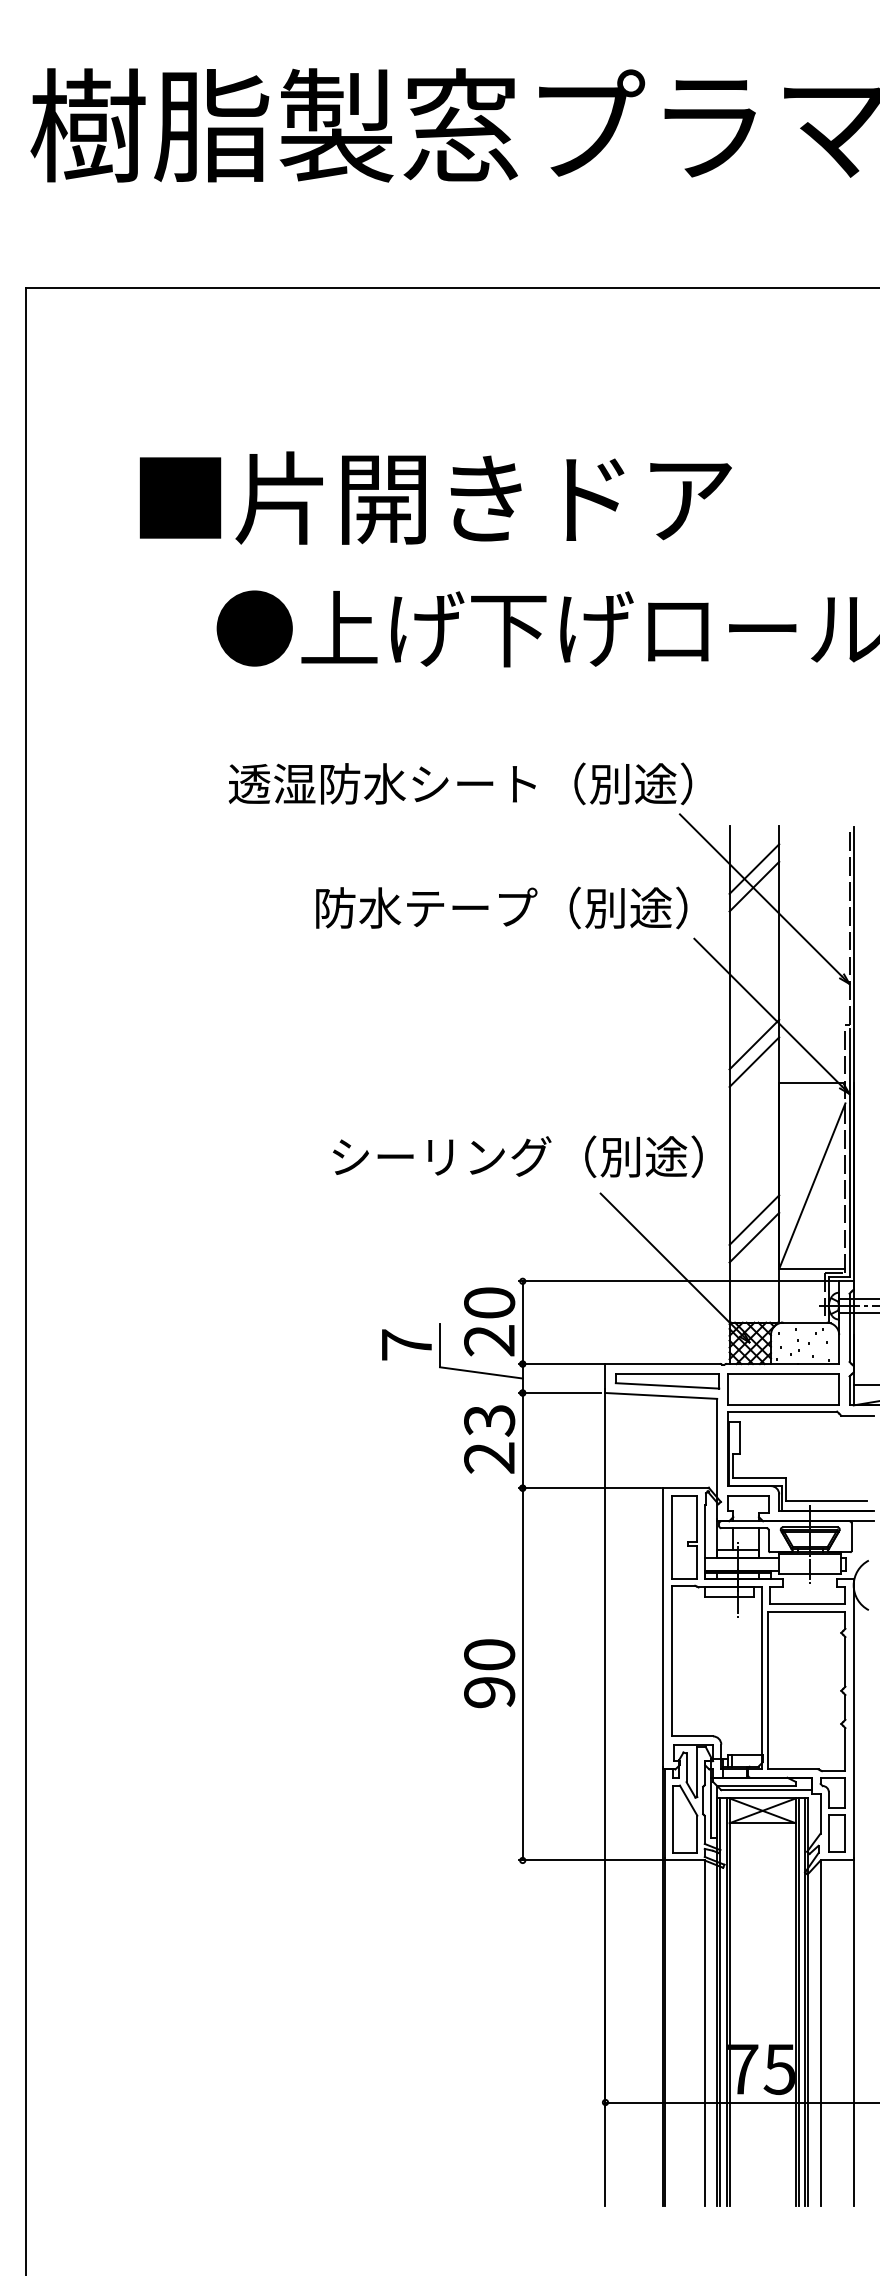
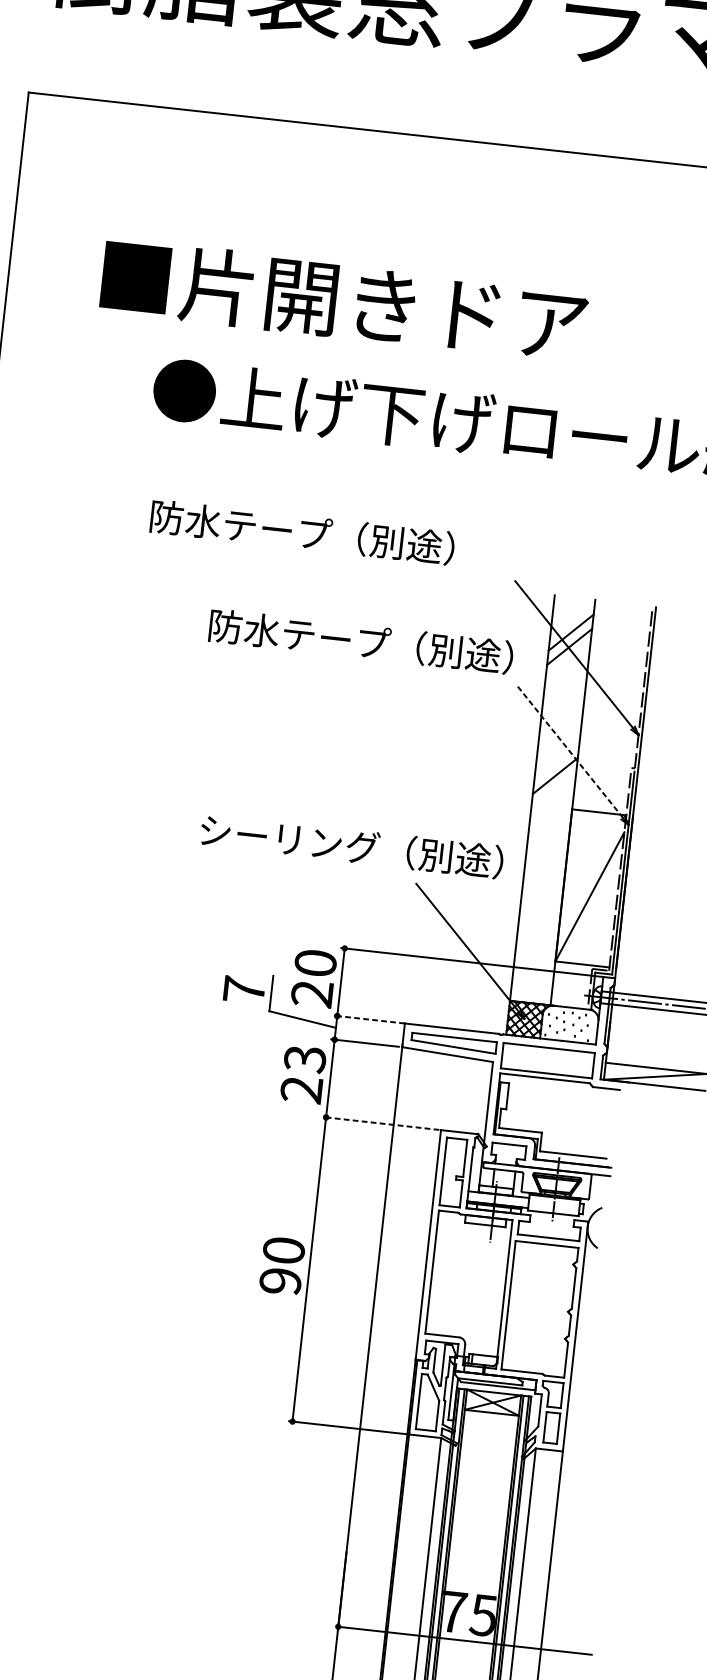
text: (460, 783) -> (338, 536), 透湿防水シート（別途） -> 防水テープ（別途）
line: (767, 1012) -> (568, 750), solid -> dashed
line: (754, 1061) -> (553, 789), removed
line: (754, 1219) -> (539, 918), removed
line: (754, 1237) -> (538, 933), removed
line: (561, 1364) -> (368, 1019), solid -> dashed
line: (589, 1488) -> (380, 1123), solid -> dashed

